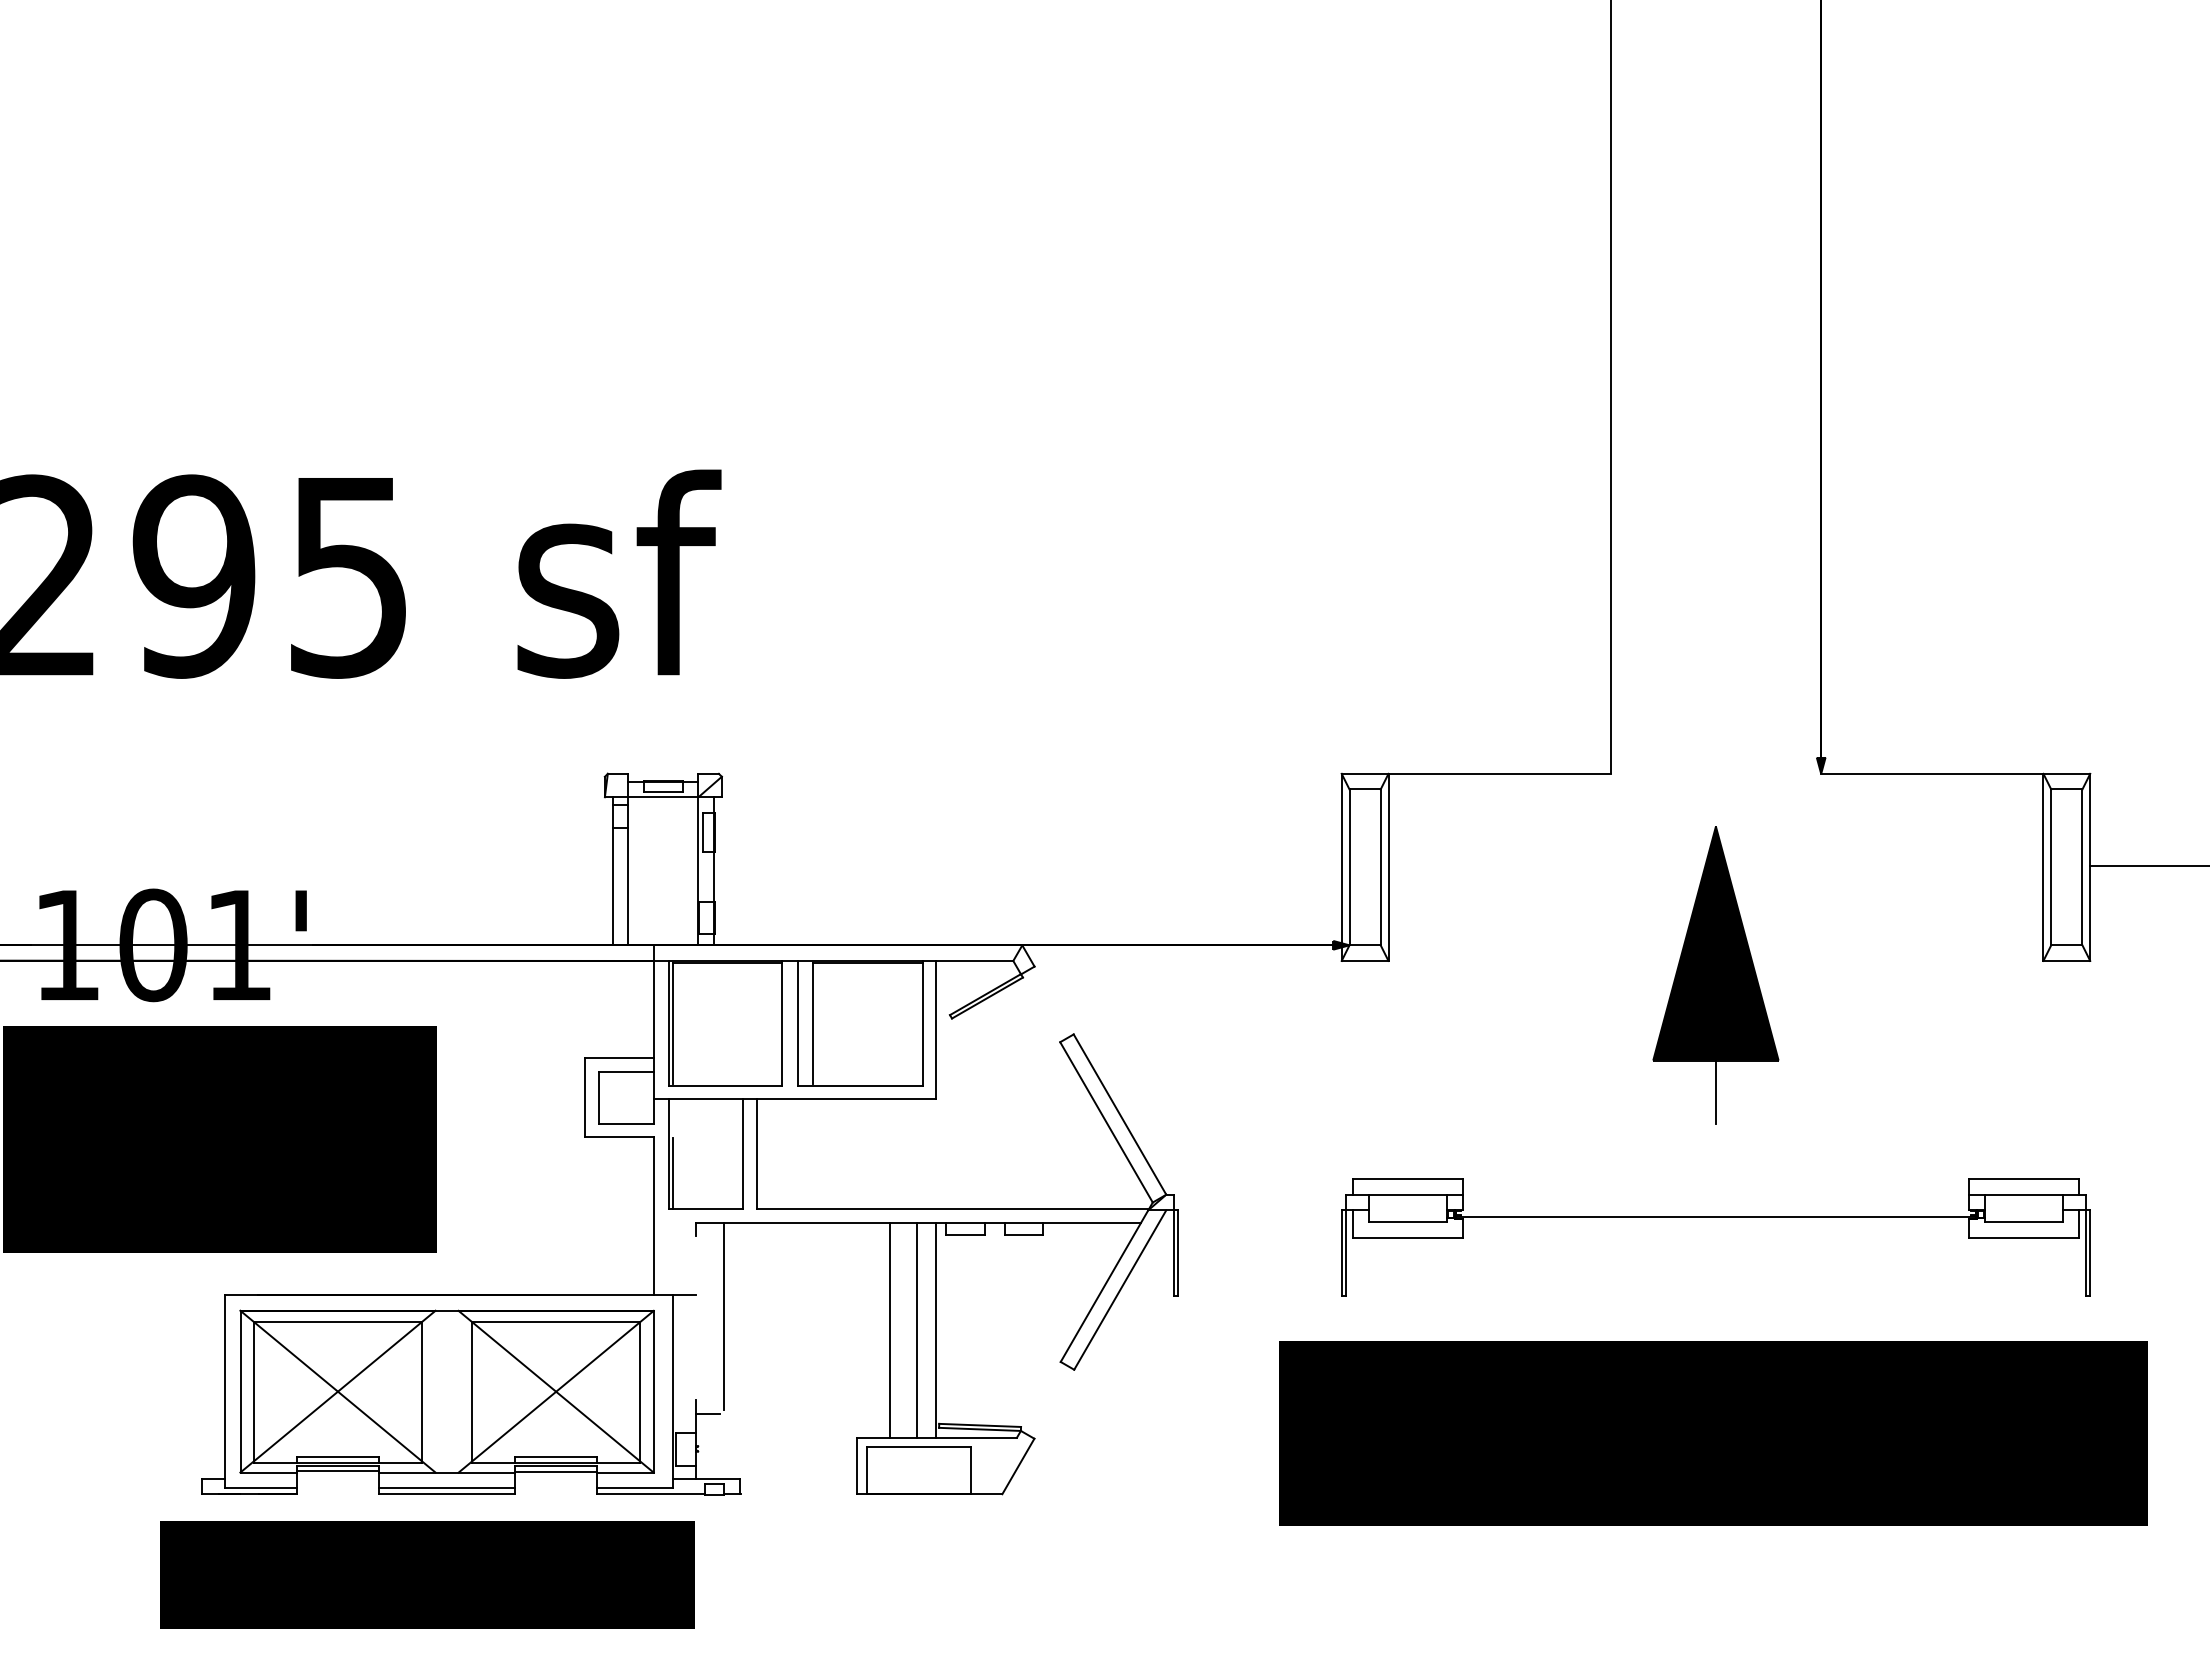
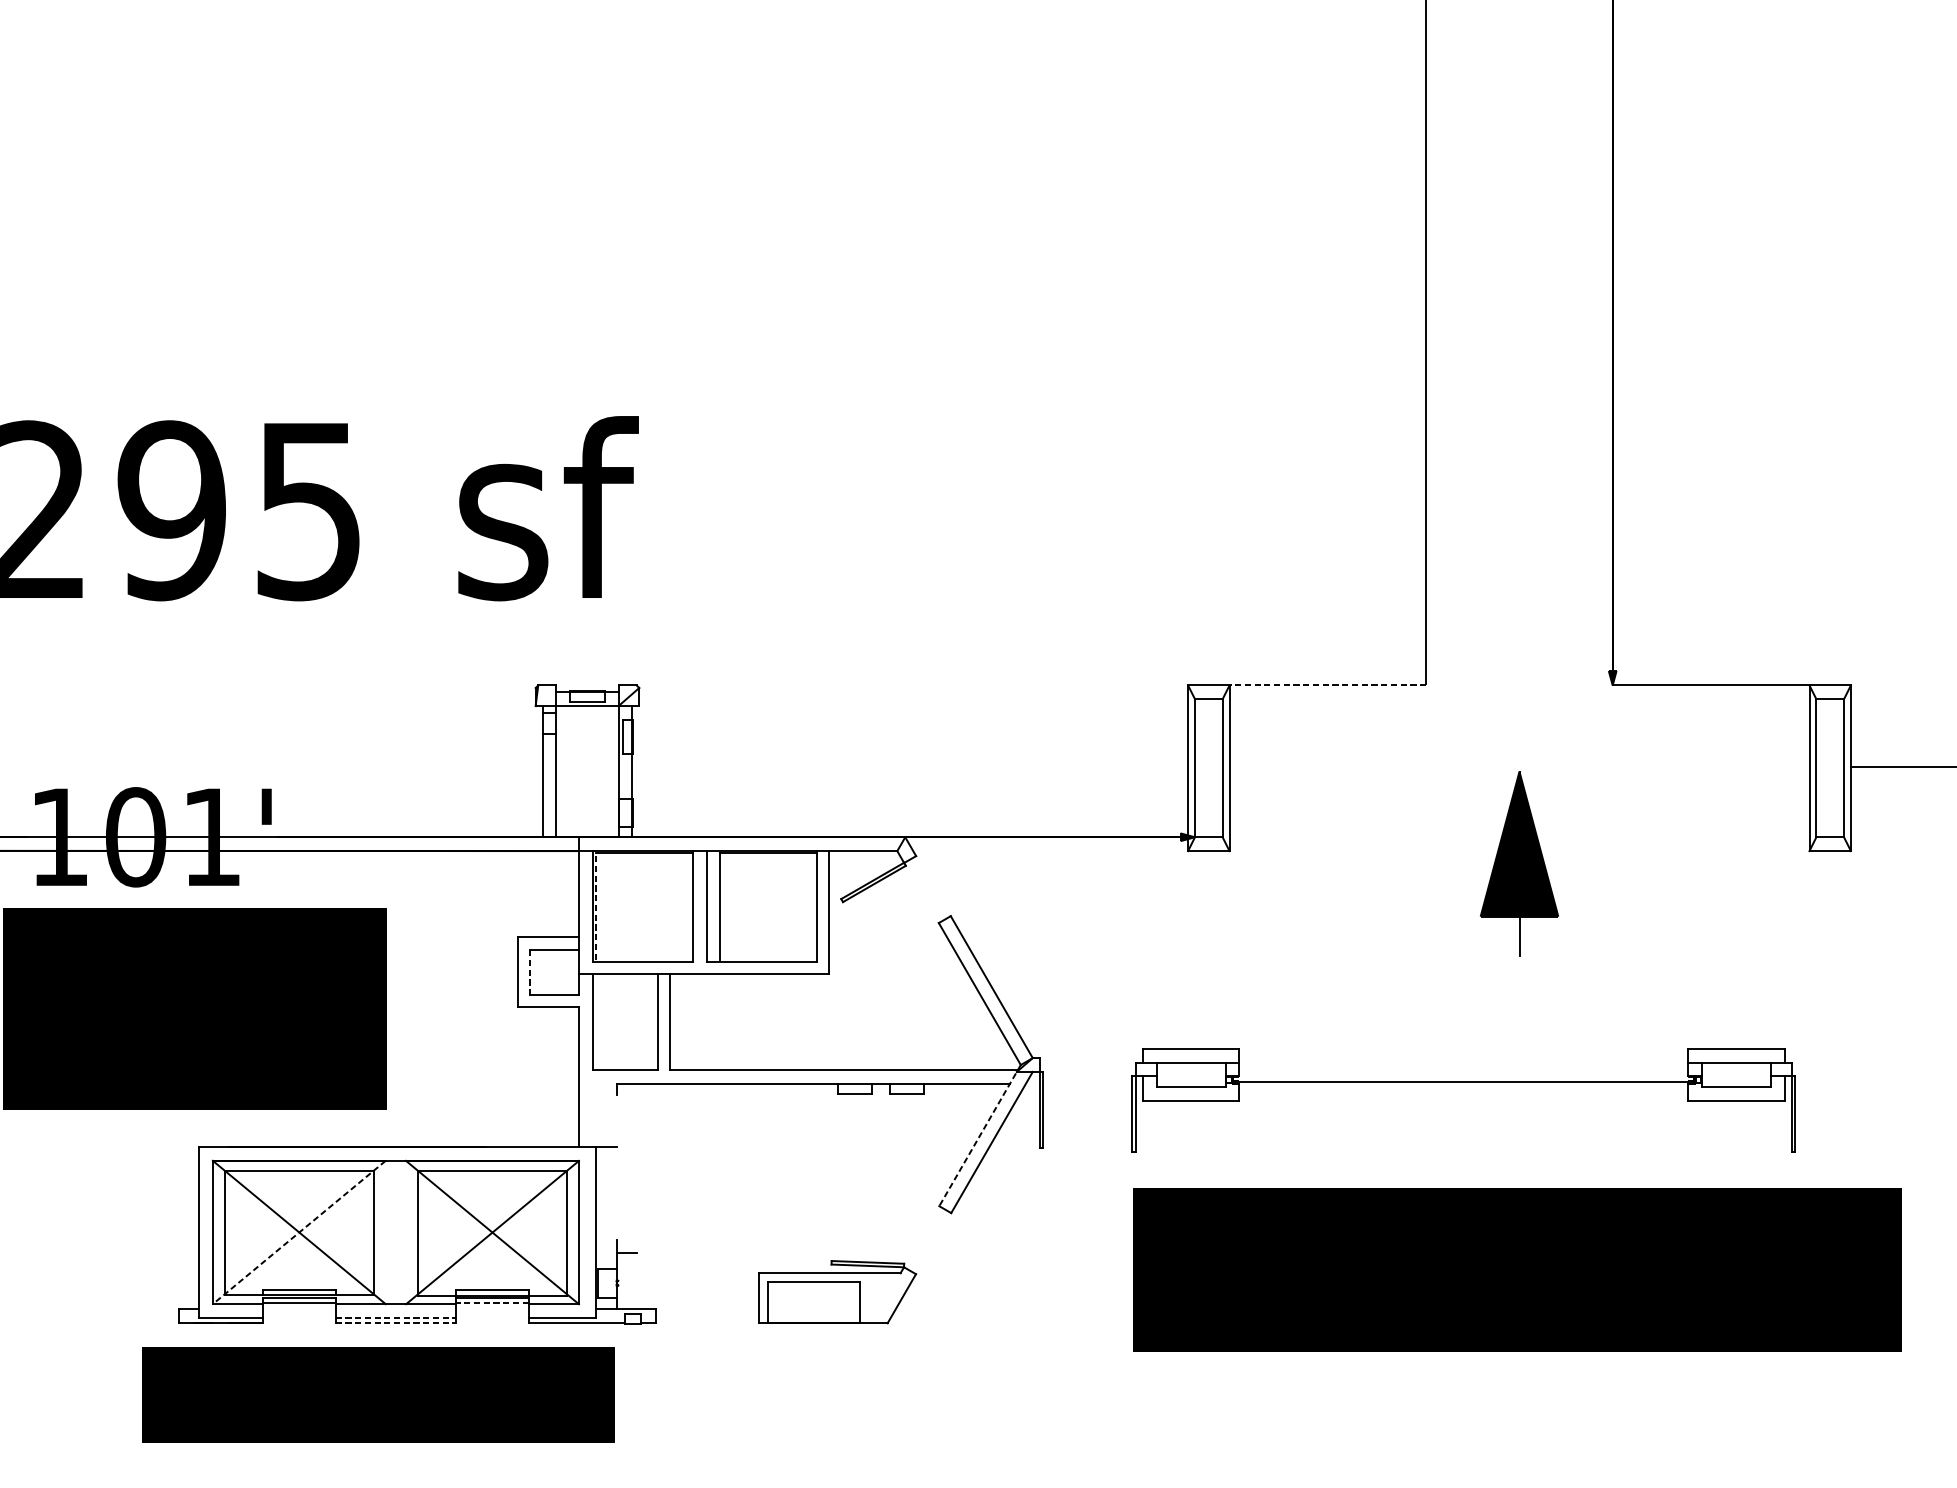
line: (1499, 773) -> (1327, 685), solid -> dashed
part: (1715, 975) -> (1519, 863), size x0.7
line: (673, 1022) -> (596, 905), solid -> dashed
line: (599, 1097) -> (530, 972), solid -> dashed
line: (673, 1173) -> (596, 1039), removed
part: (1715, 1217) -> (1463, 1082), moved
line: (1106, 1282) -> (979, 1135), solid -> dashed
line: (723, 1316) -> (640, 1165), removed
line: (889, 1330) -> (787, 1178), removed
line: (916, 1330) -> (811, 1178), removed
line: (936, 1330) -> (829, 1178), removed
line: (337, 1391) -> (298, 1232), solid -> dashed
line: (556, 1471) -> (492, 1303), solid -> dashed
line: (447, 1488) -> (396, 1318), solid -> dashed
line: (447, 1494) -> (396, 1323), solid -> dashed

